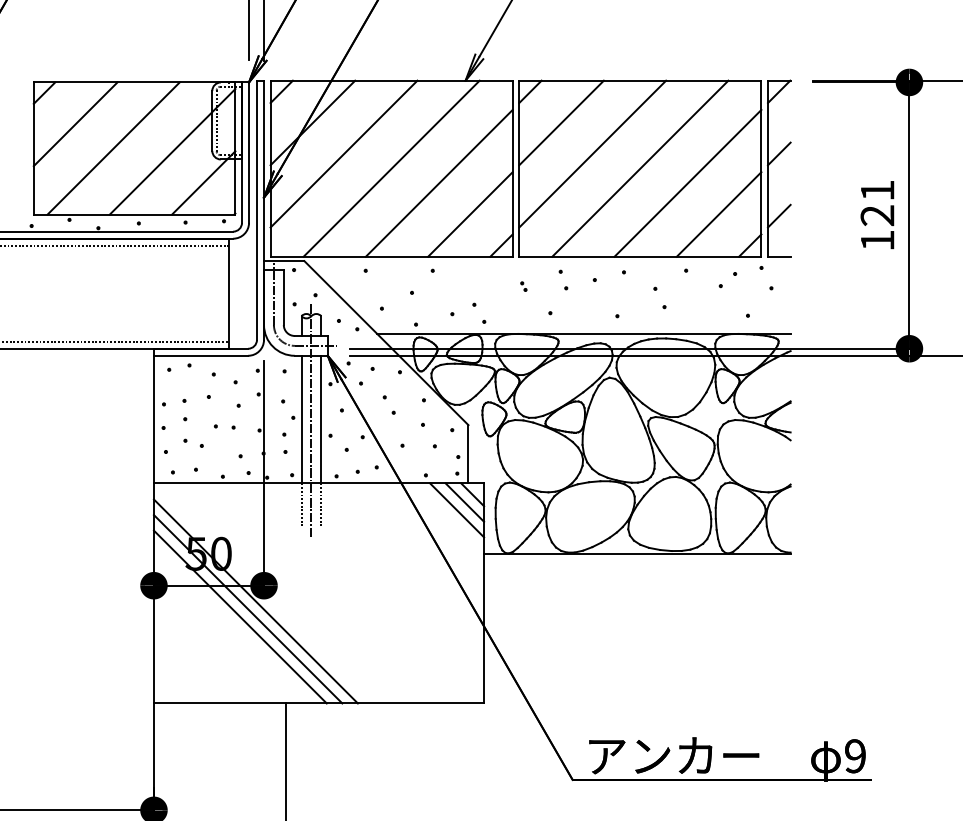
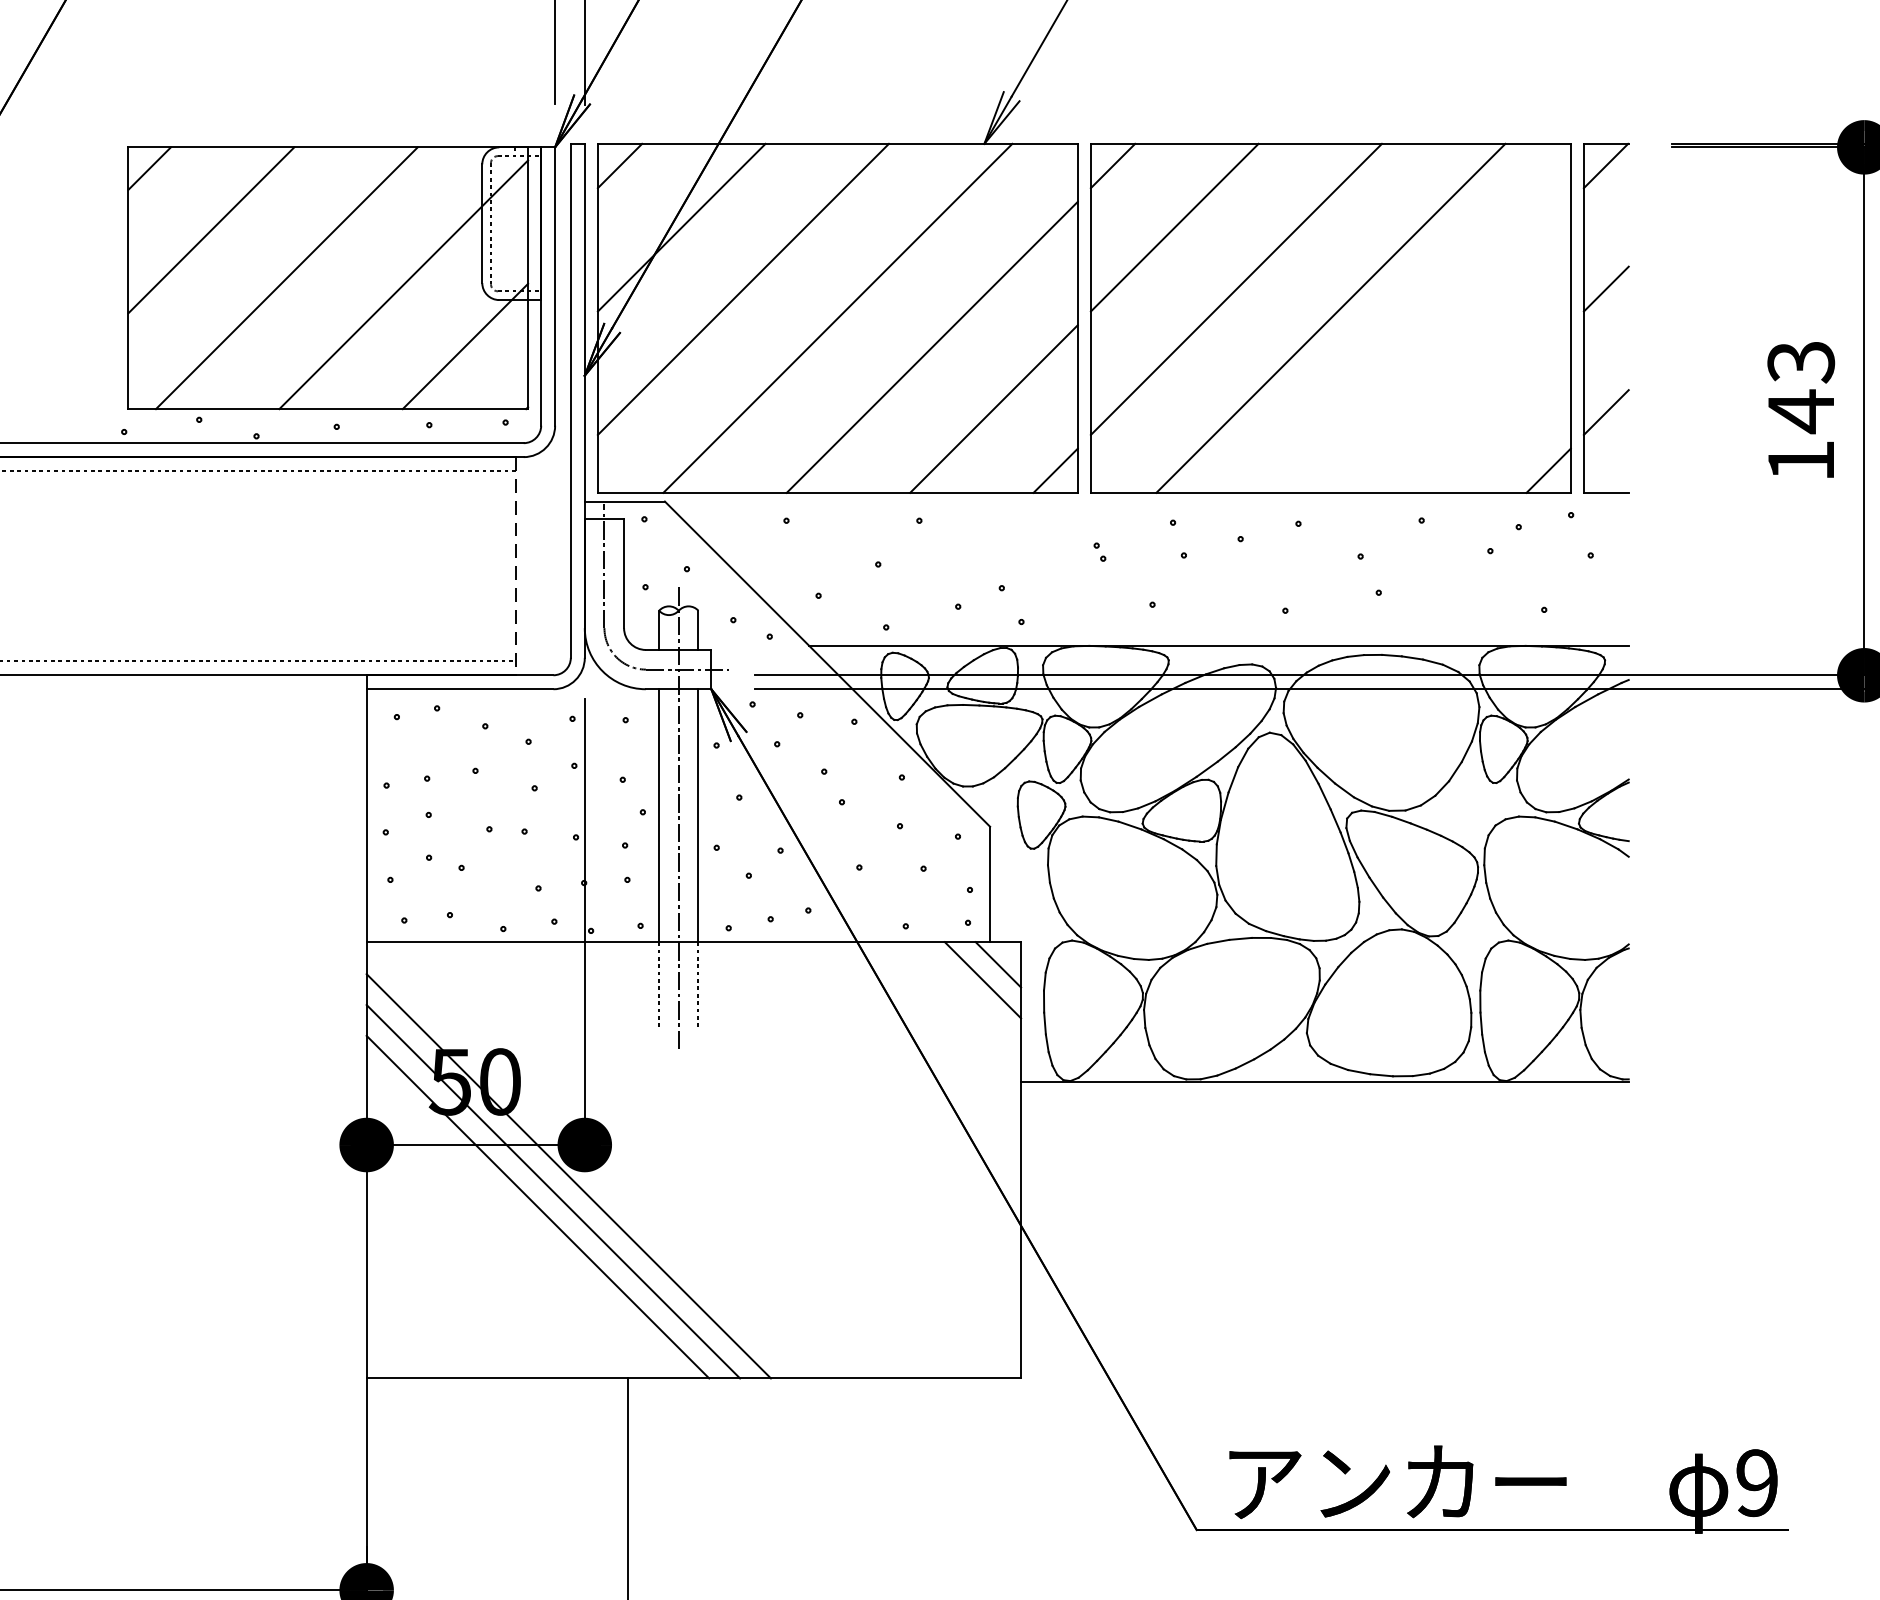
line: (687, 182) -> (1424, 345), removed
text: (877, 203) -> (1800, 387), 121 -> 143
line: (718, 214) -> (1485, 409), removed
line: (229, 294) -> (516, 567), solid -> dashed
line: (457, 510) -> (968, 995), removed

